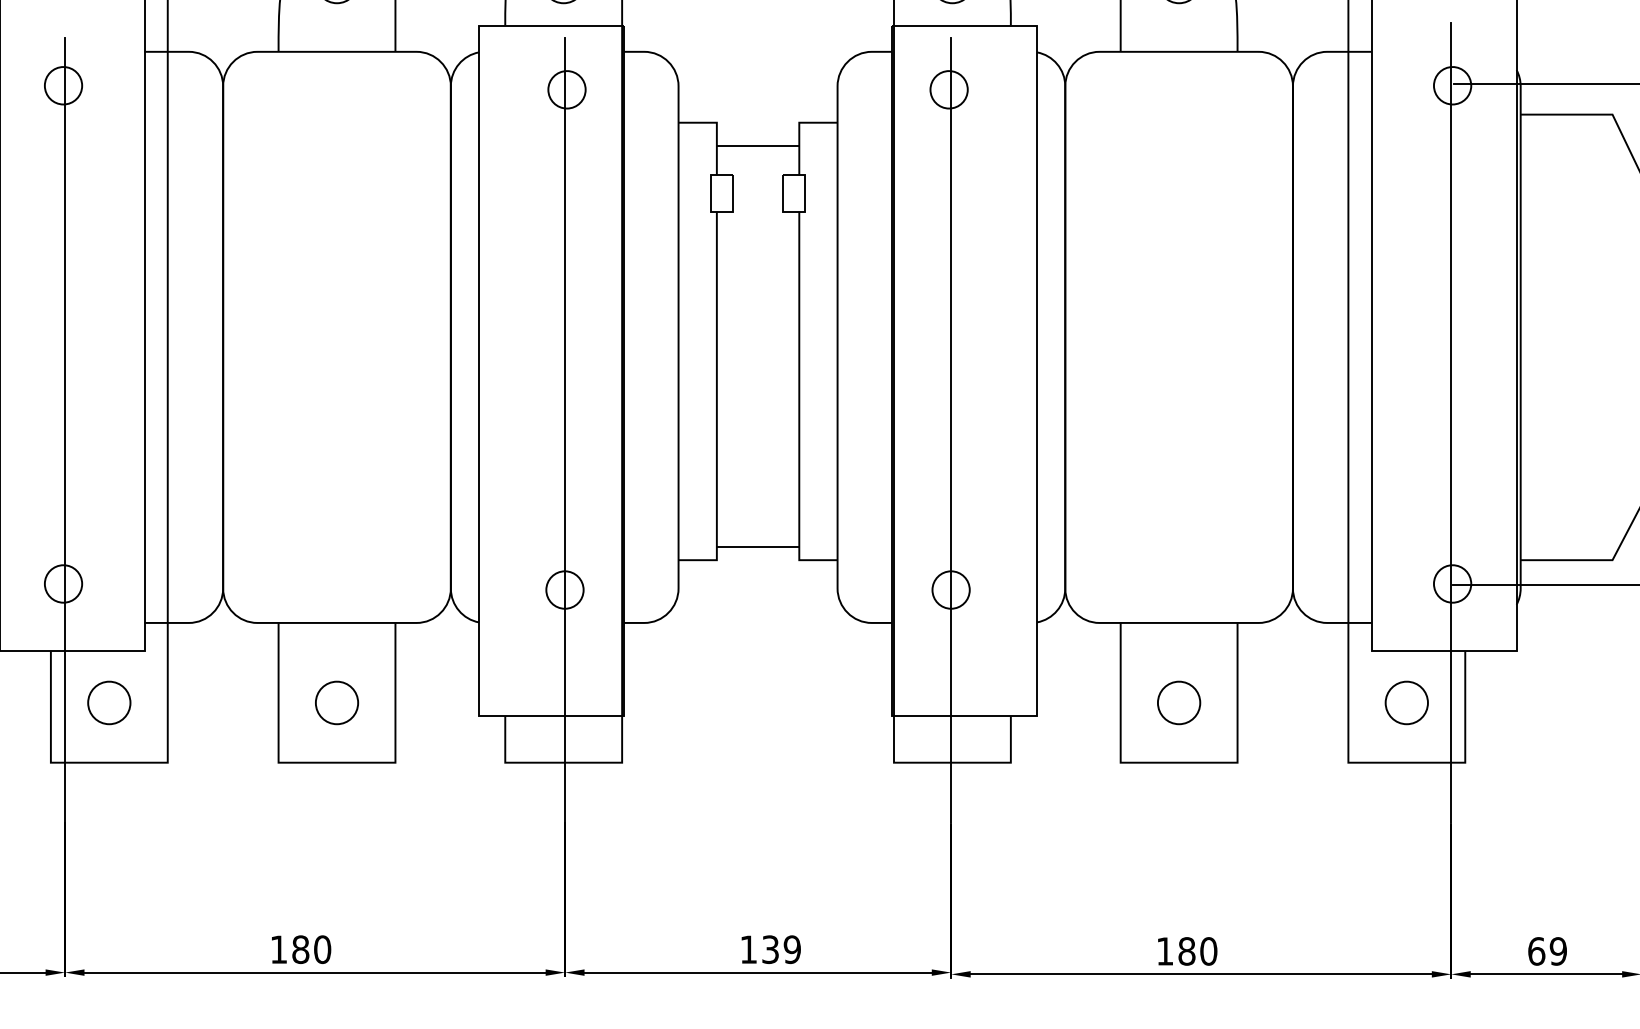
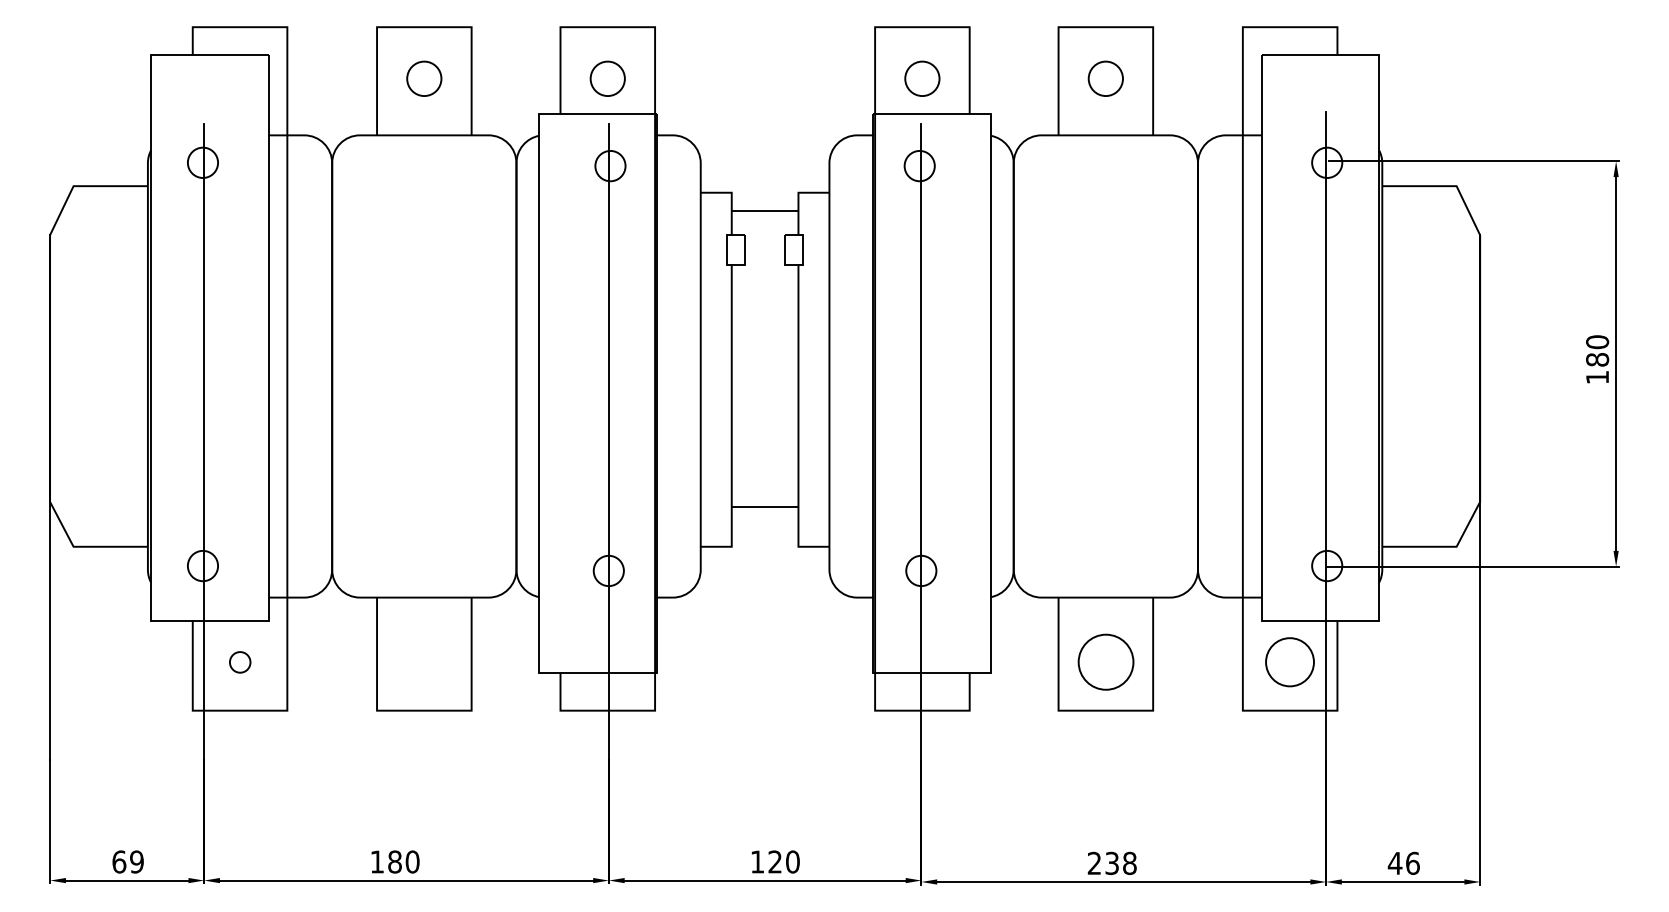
line: (757, 547) -> (764, 507), moved
part: (109, 703) -> (240, 662), size x0.6
part: (337, 703) -> (424, 662), removed
part: (1178, 703) -> (1105, 662), size x1.6
part: (1407, 703) -> (1290, 662), size x1.4
text: (780, 949) -> (783, 861), 139 -> 120
text: (1186, 950) -> (1111, 862), 180 -> 238
text: (1546, 950) -> (1403, 862), 69 -> 46

